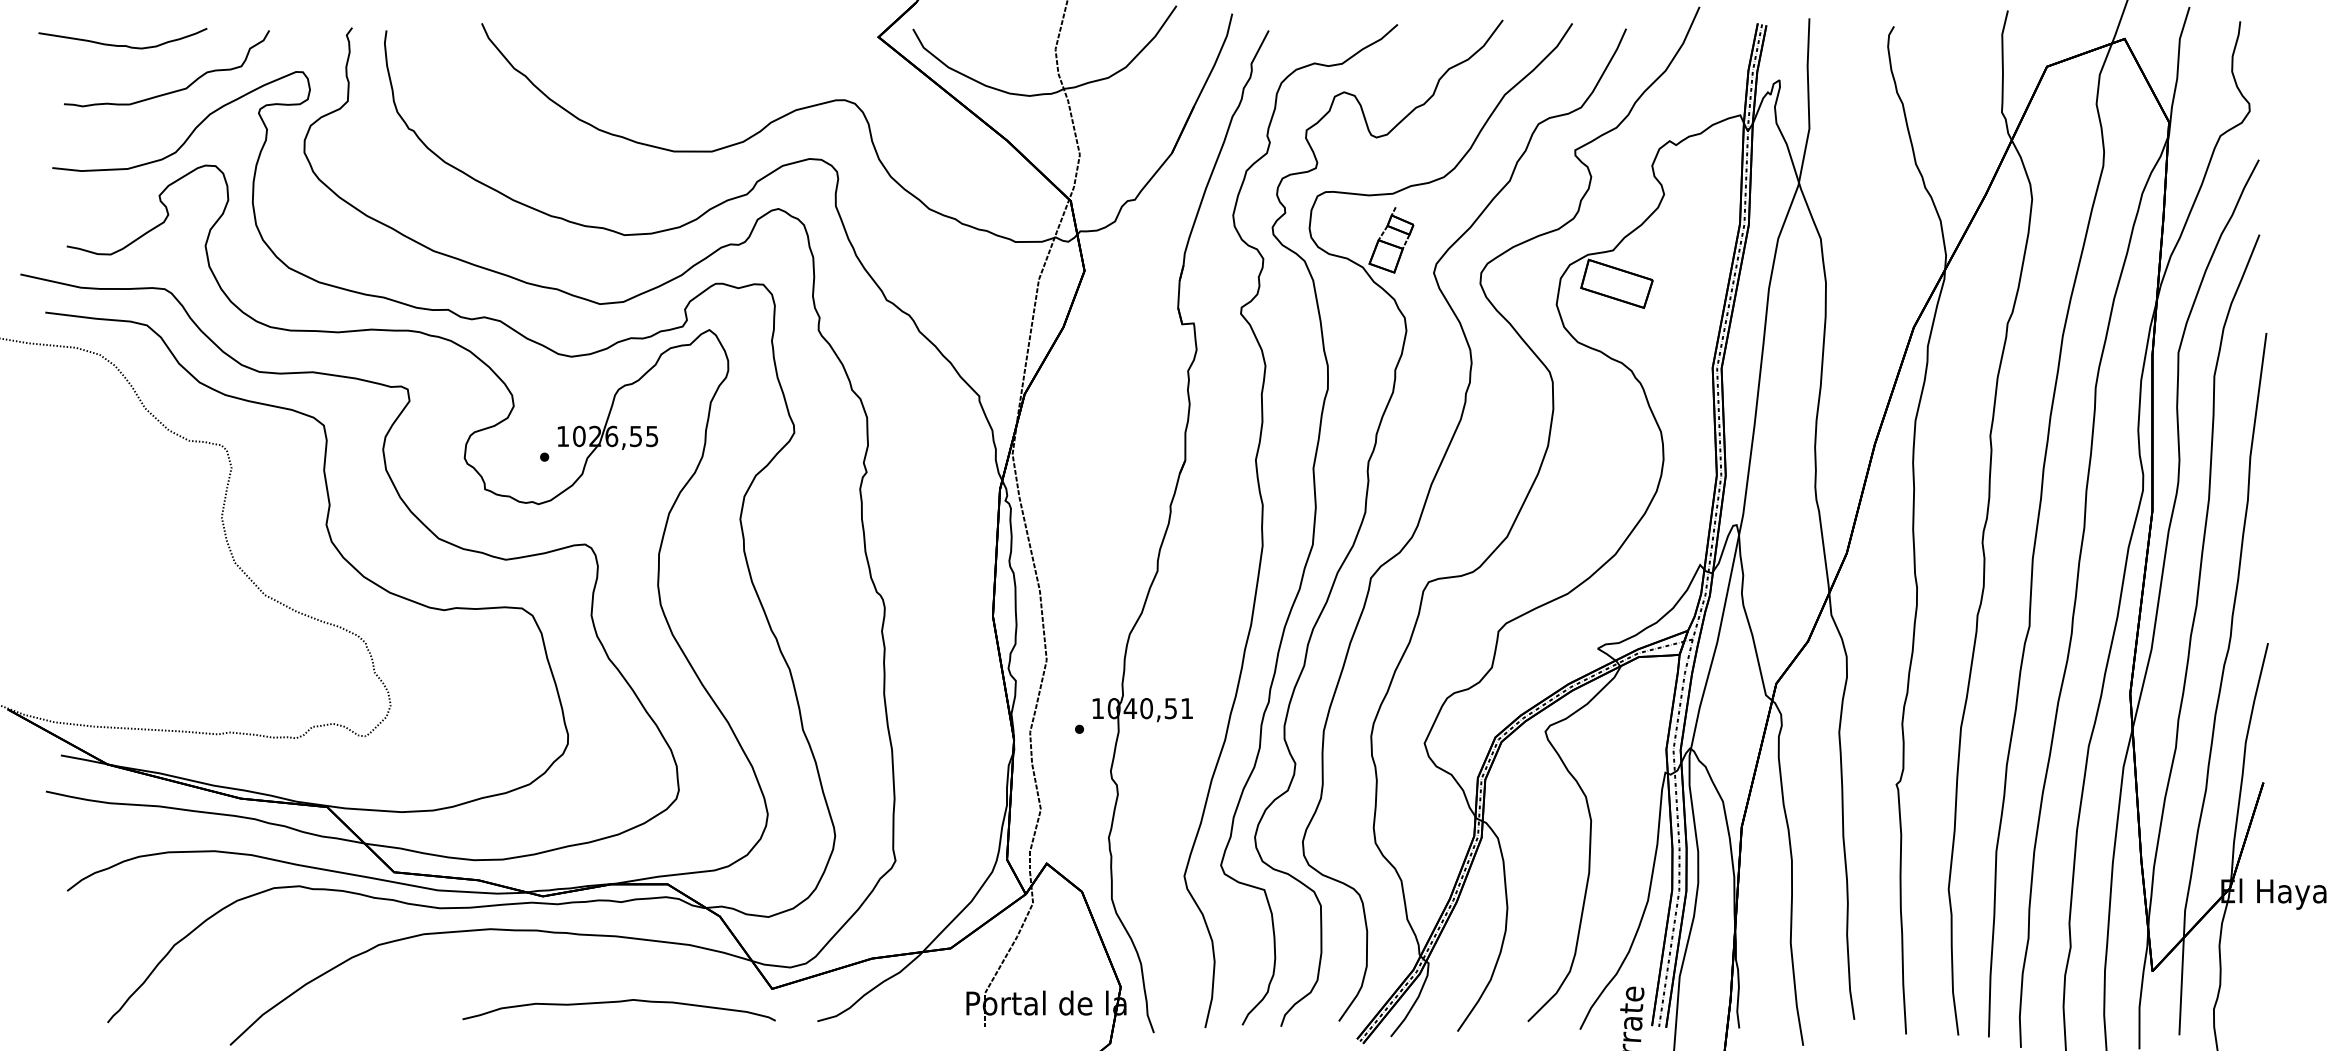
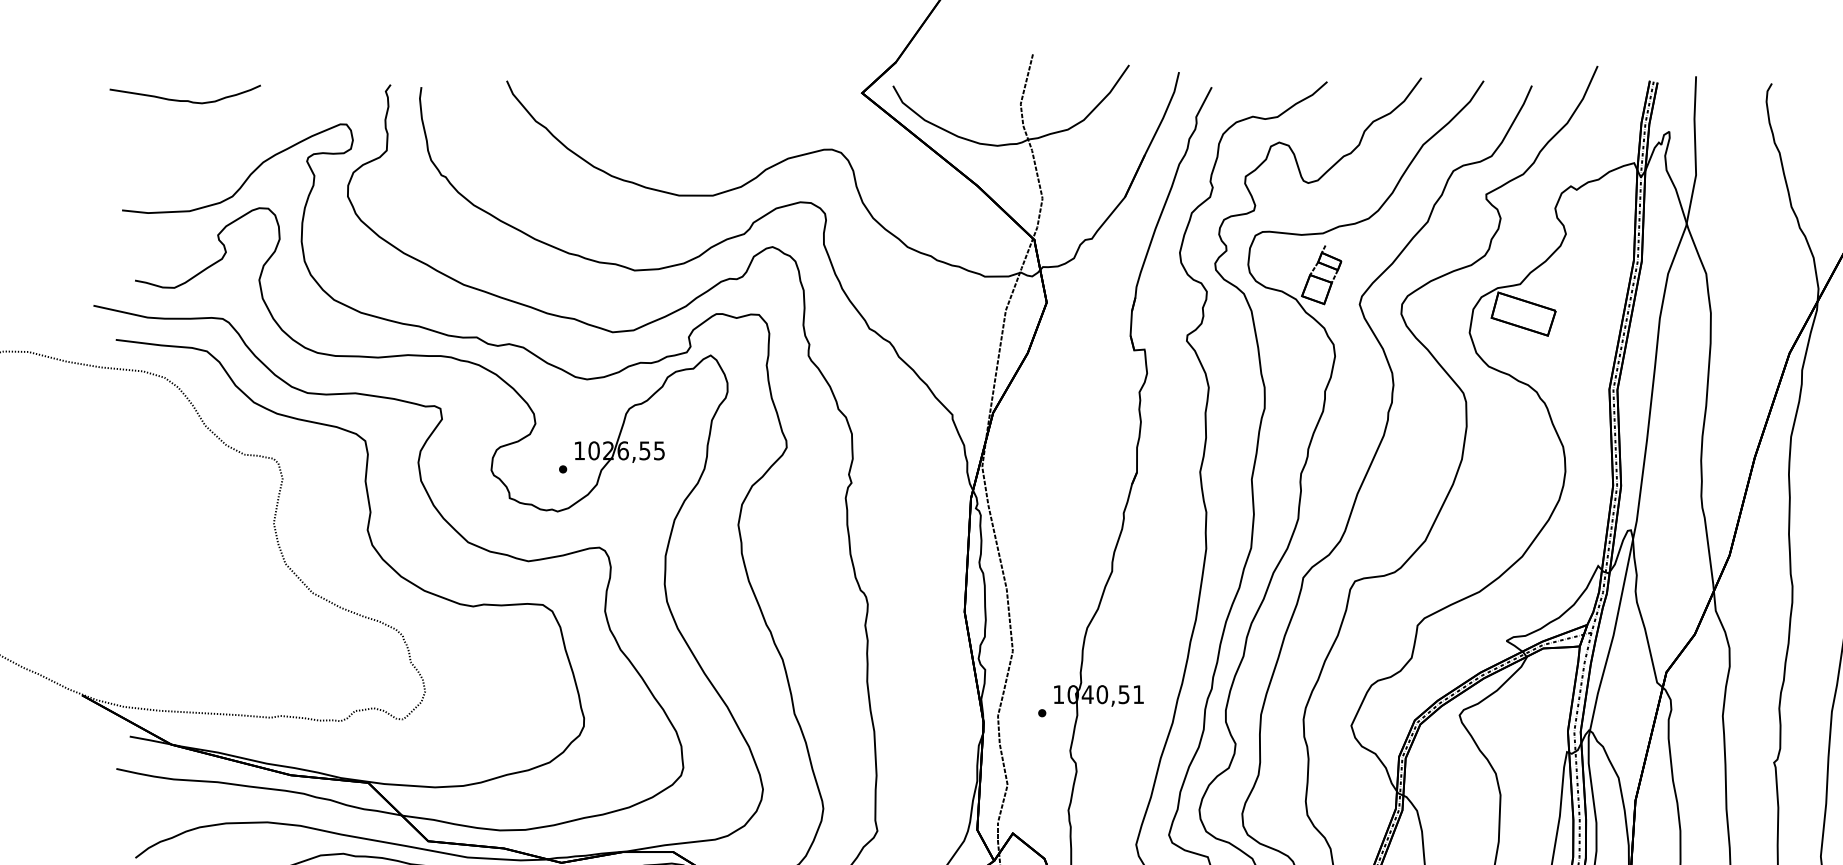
curve: (174, 90) -> (231, 140), removed

